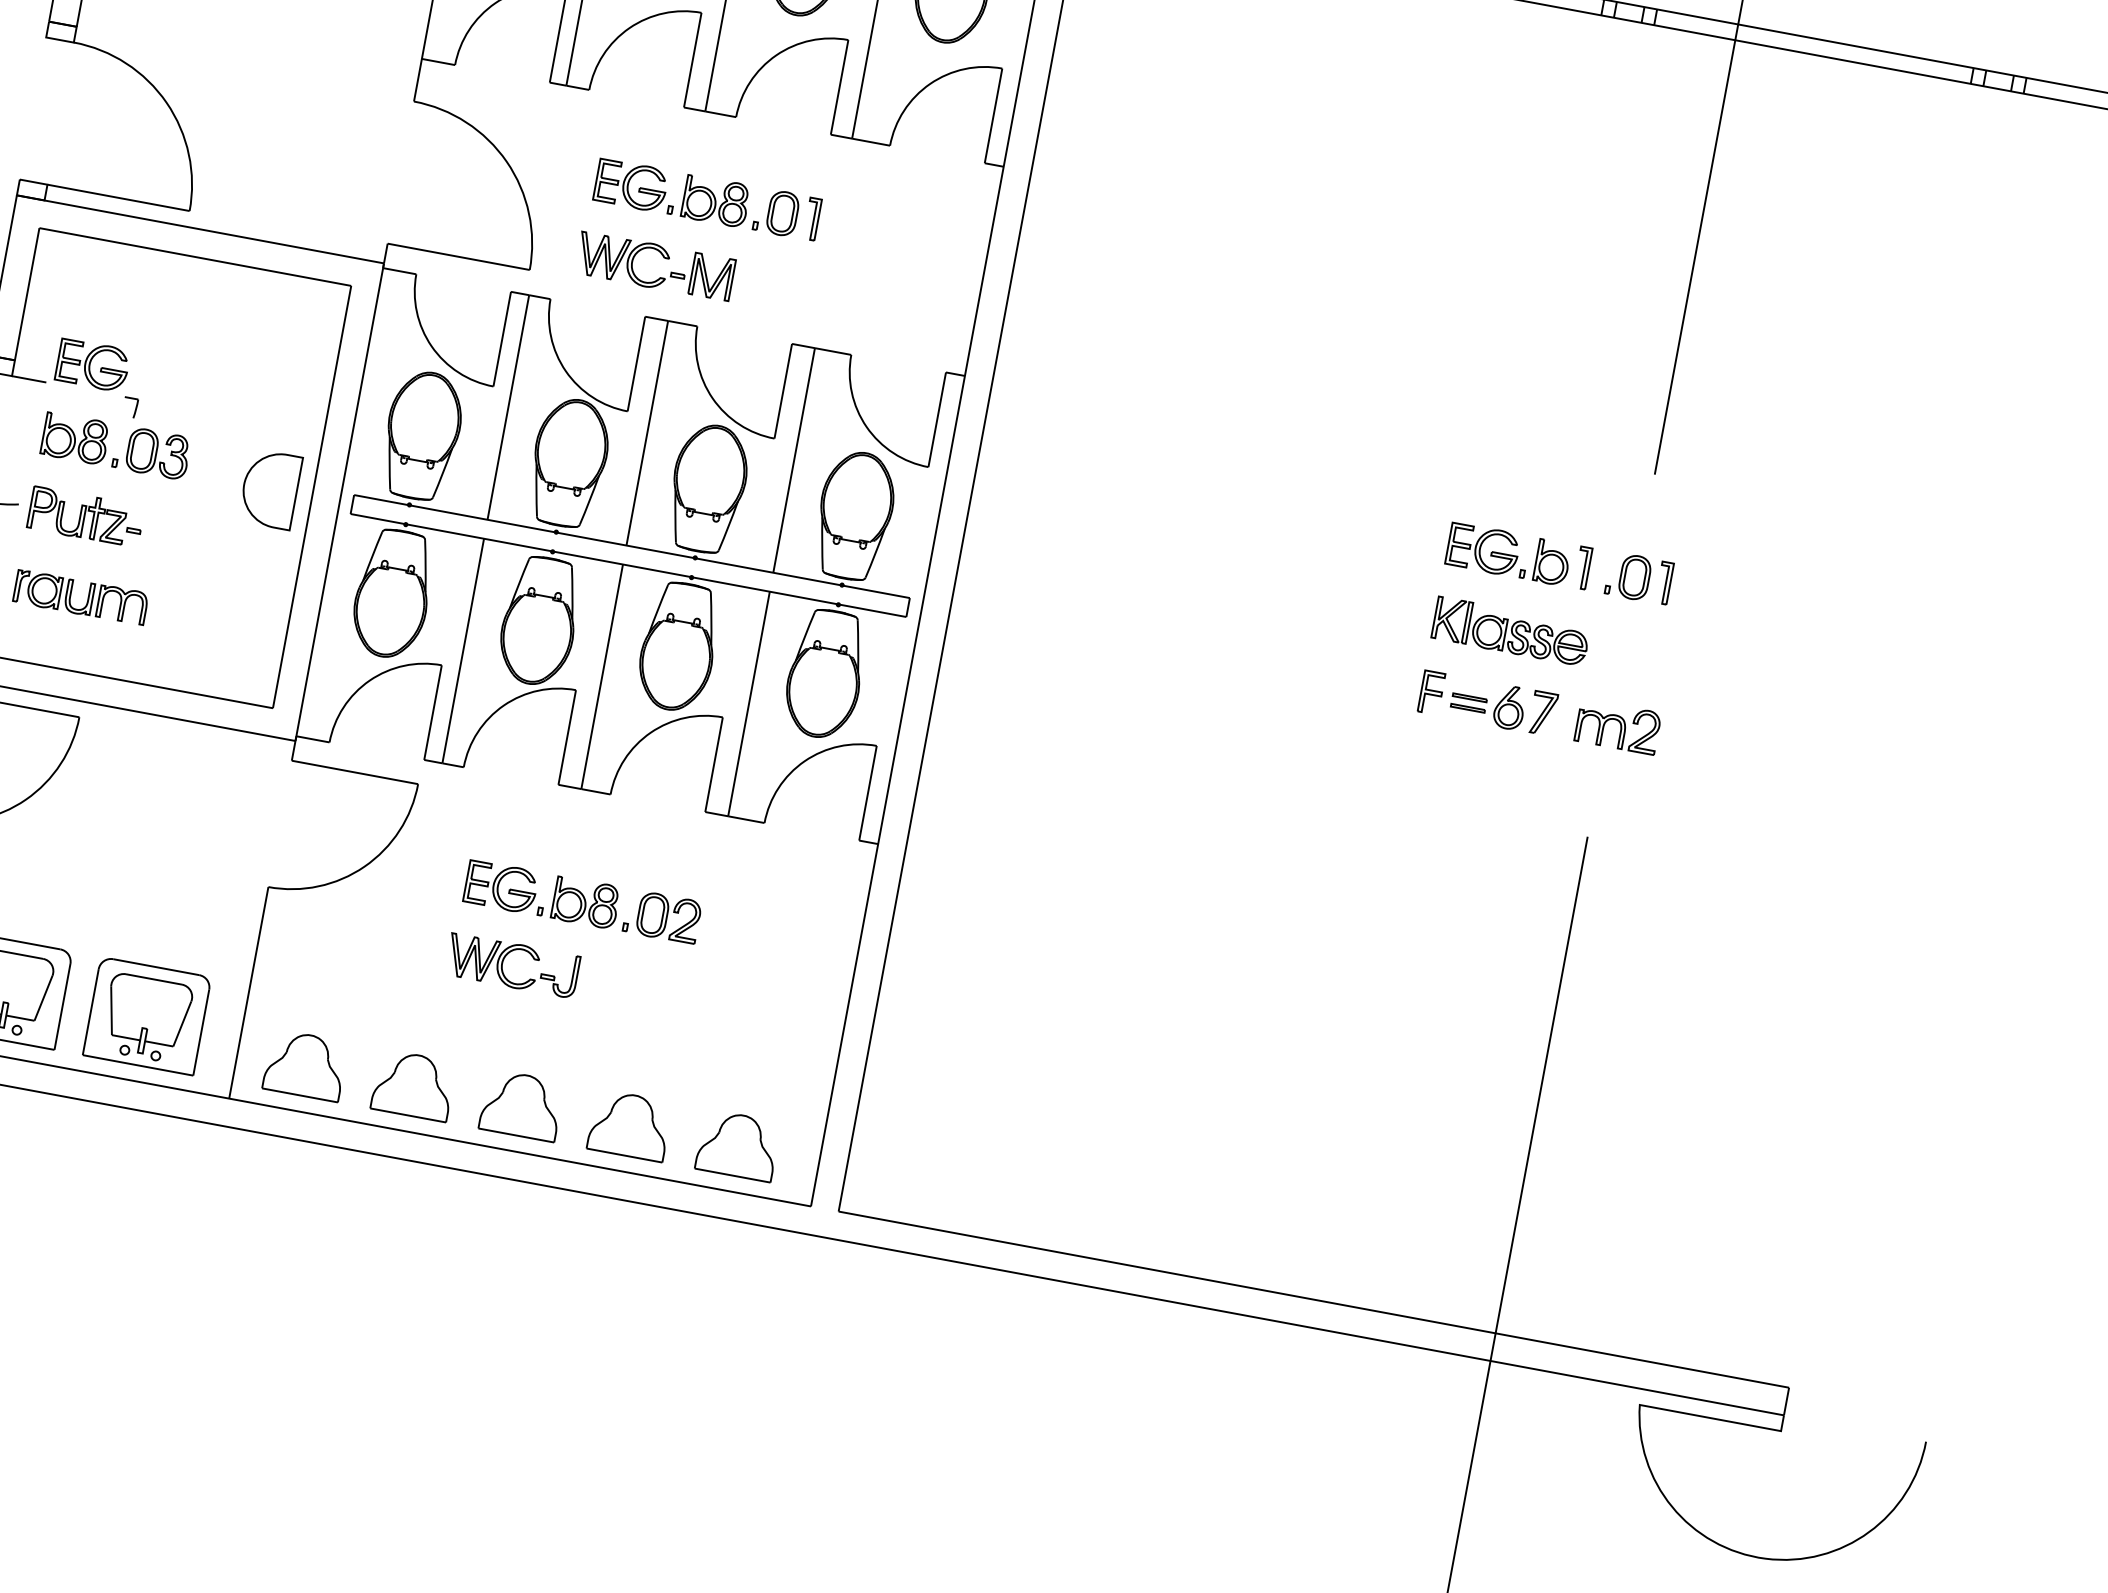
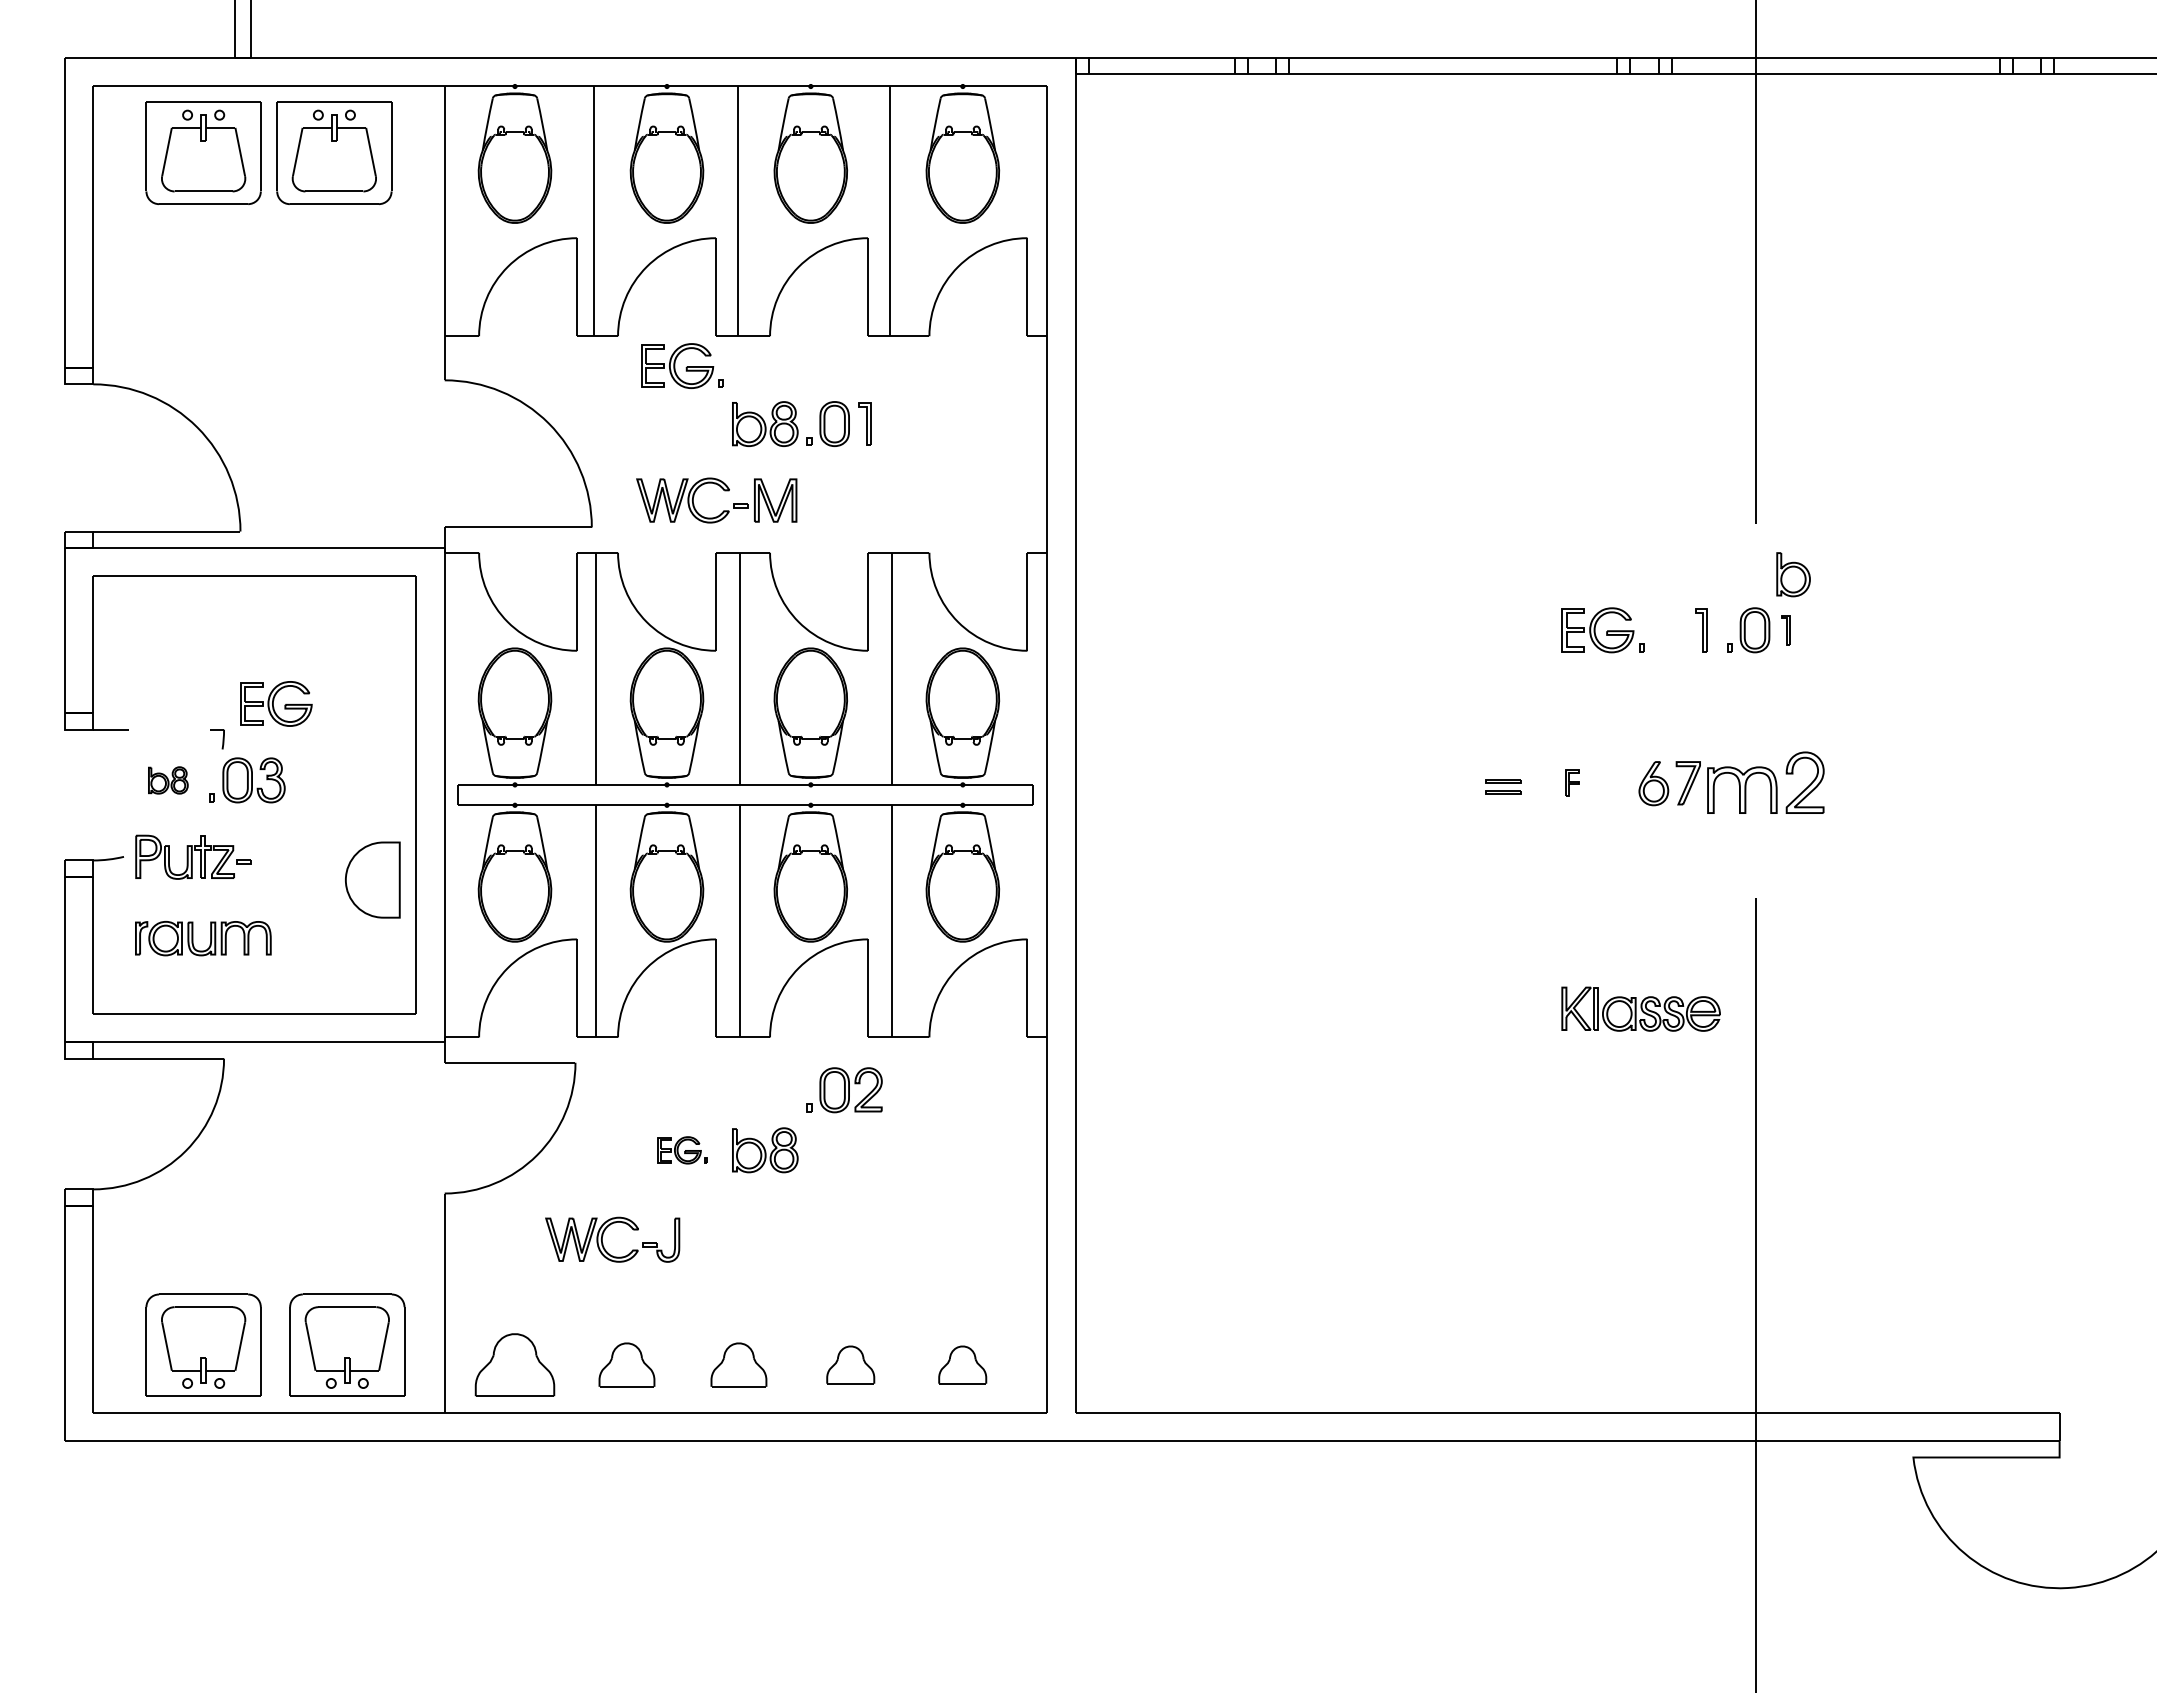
part: (635, 185) -> (682, 365), moved
part: (93, 364) -> (276, 703), moved
part: (75, 438) -> (168, 780), size x0.6
part: (270, 488) -> (372, 879), moved
part: (1552, 562) -> (1793, 574), moved
part: (1664, 583) -> (1785, 630), size x0.7
part: (1510, 630) -> (1640, 1008), moved
part: (1431, 691) -> (1572, 782), size x0.6
part: (1469, 702) -> (1503, 786), moved
part: (1617, 726) -> (1765, 782), size x1.4
part: (505, 888) -> (682, 1150), size x0.6
part: (662, 917) -> (844, 1090), moved
part: (504, 959) -> (603, 1235), moved
part: (413, 1084) -> (626, 1364), size x0.7
part: (521, 1104) -> (738, 1364), size x0.7
part: (629, 1124) -> (850, 1364), size x0.6
part: (737, 1144) -> (962, 1364), size x0.6

